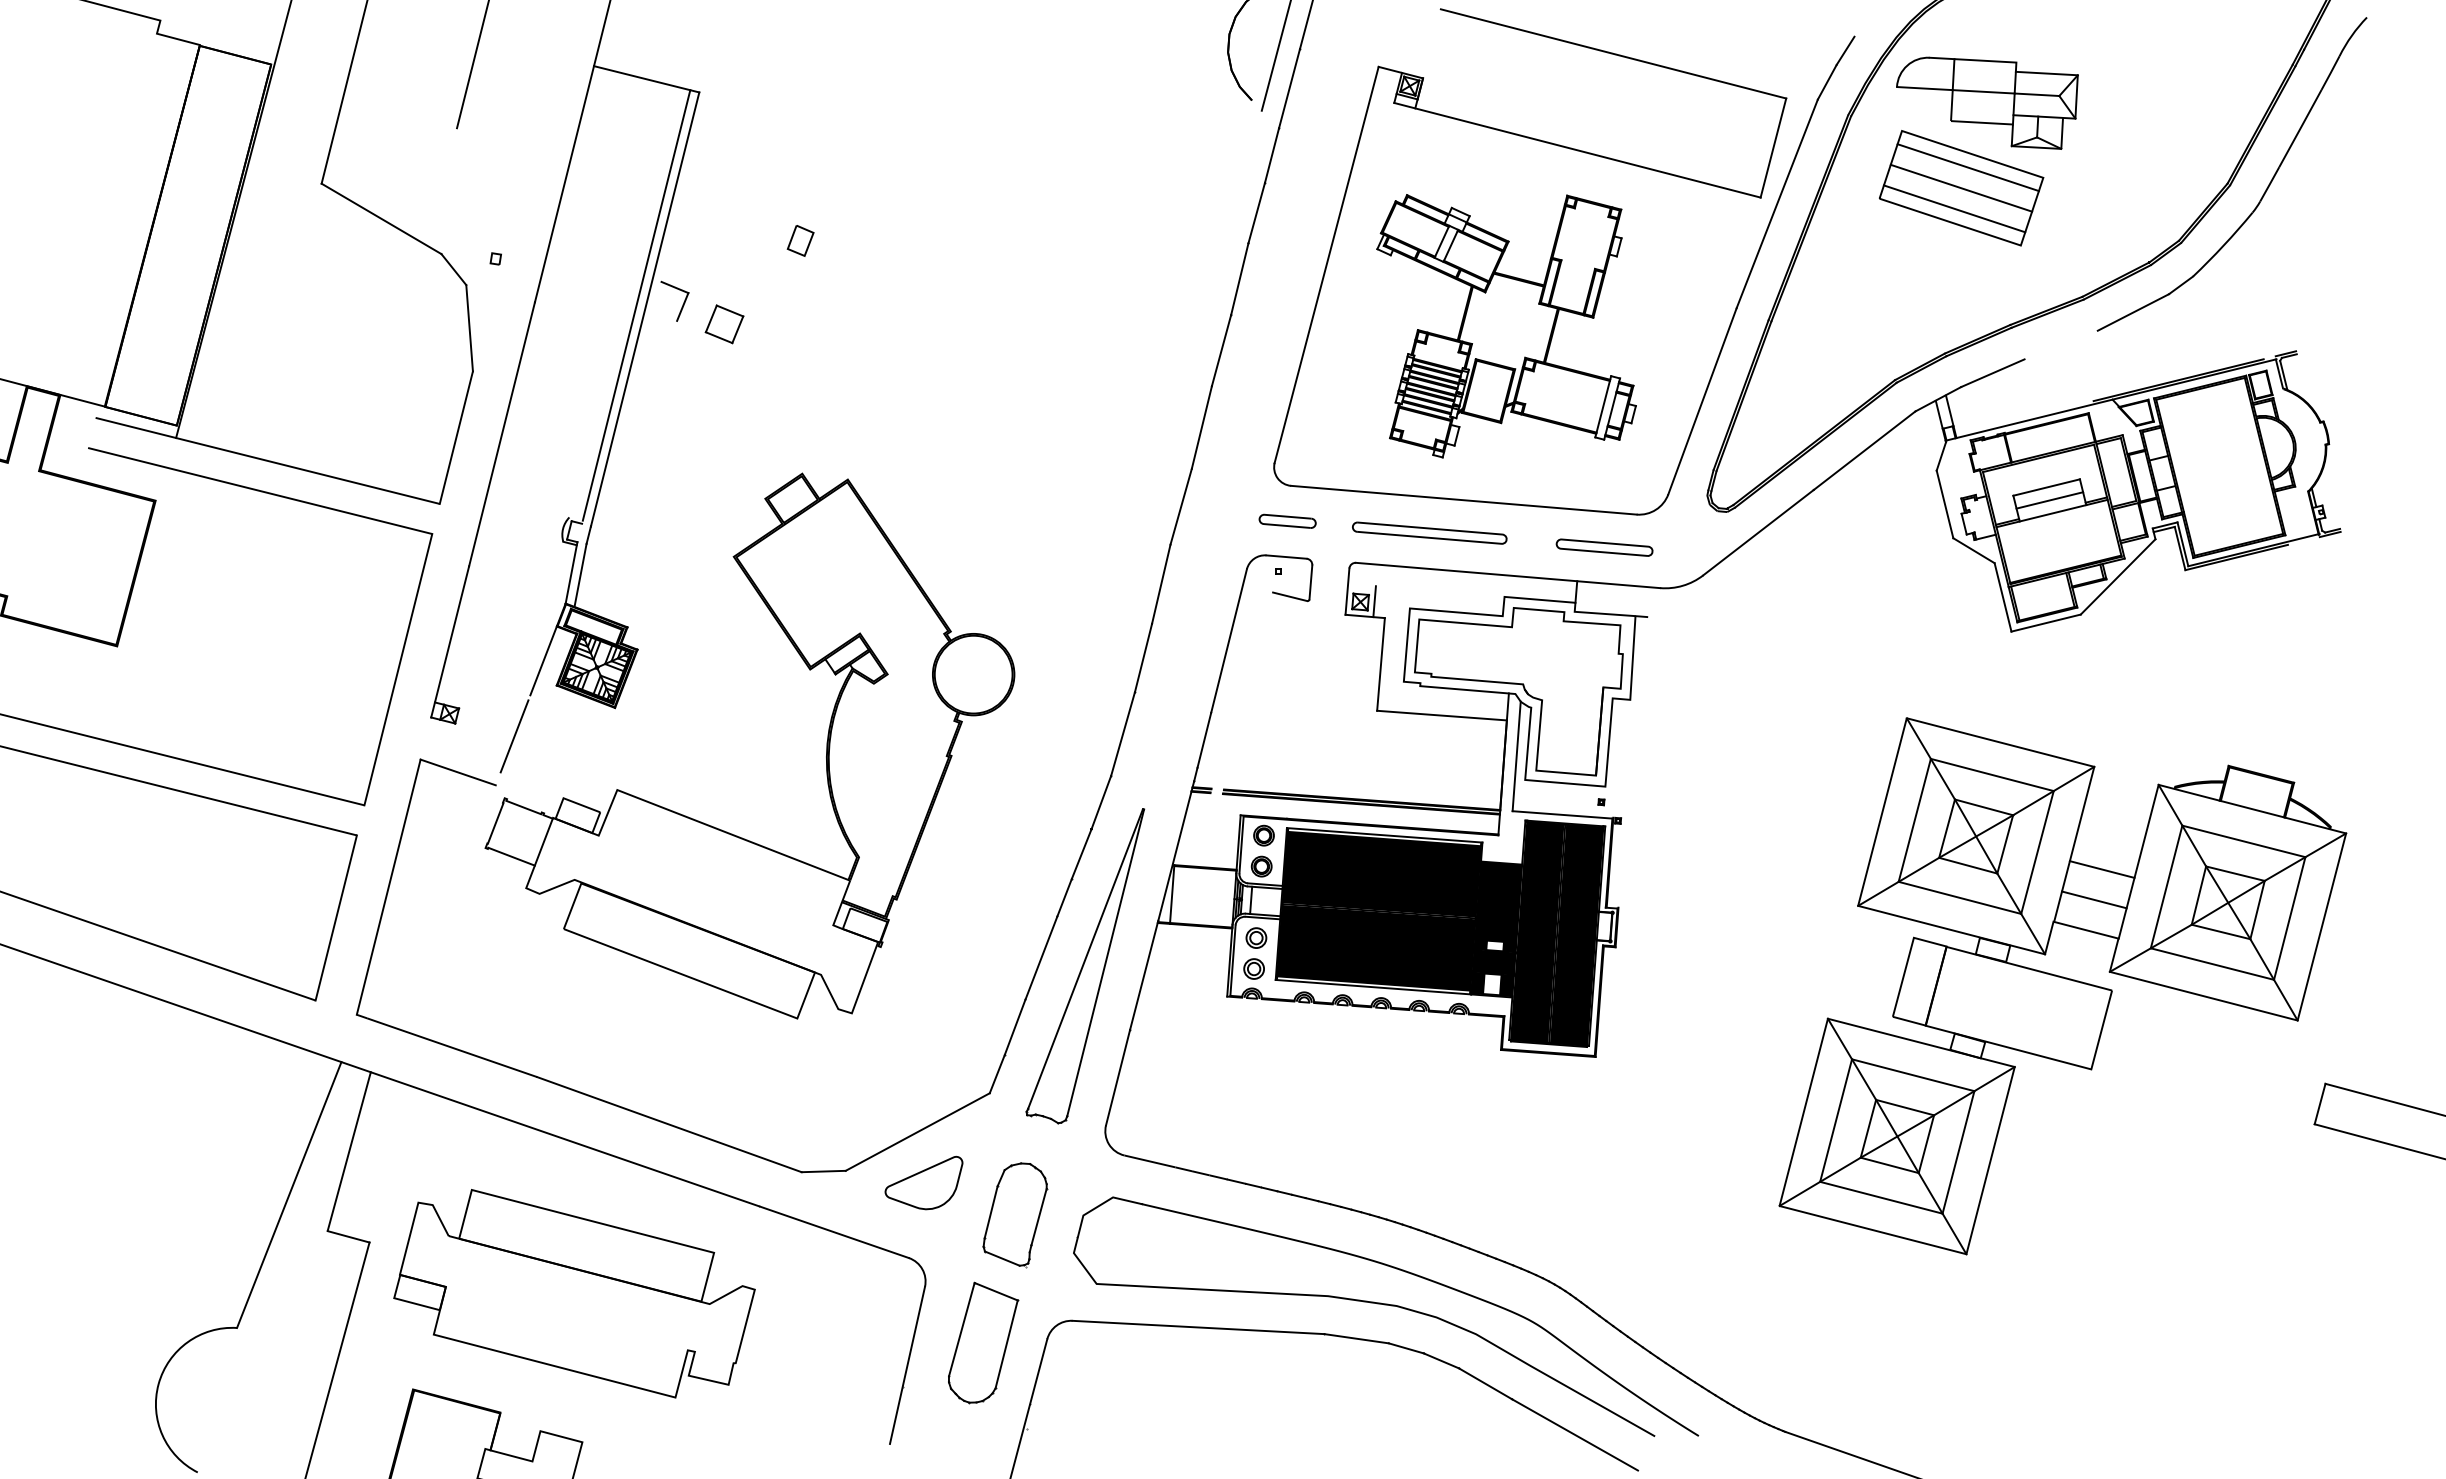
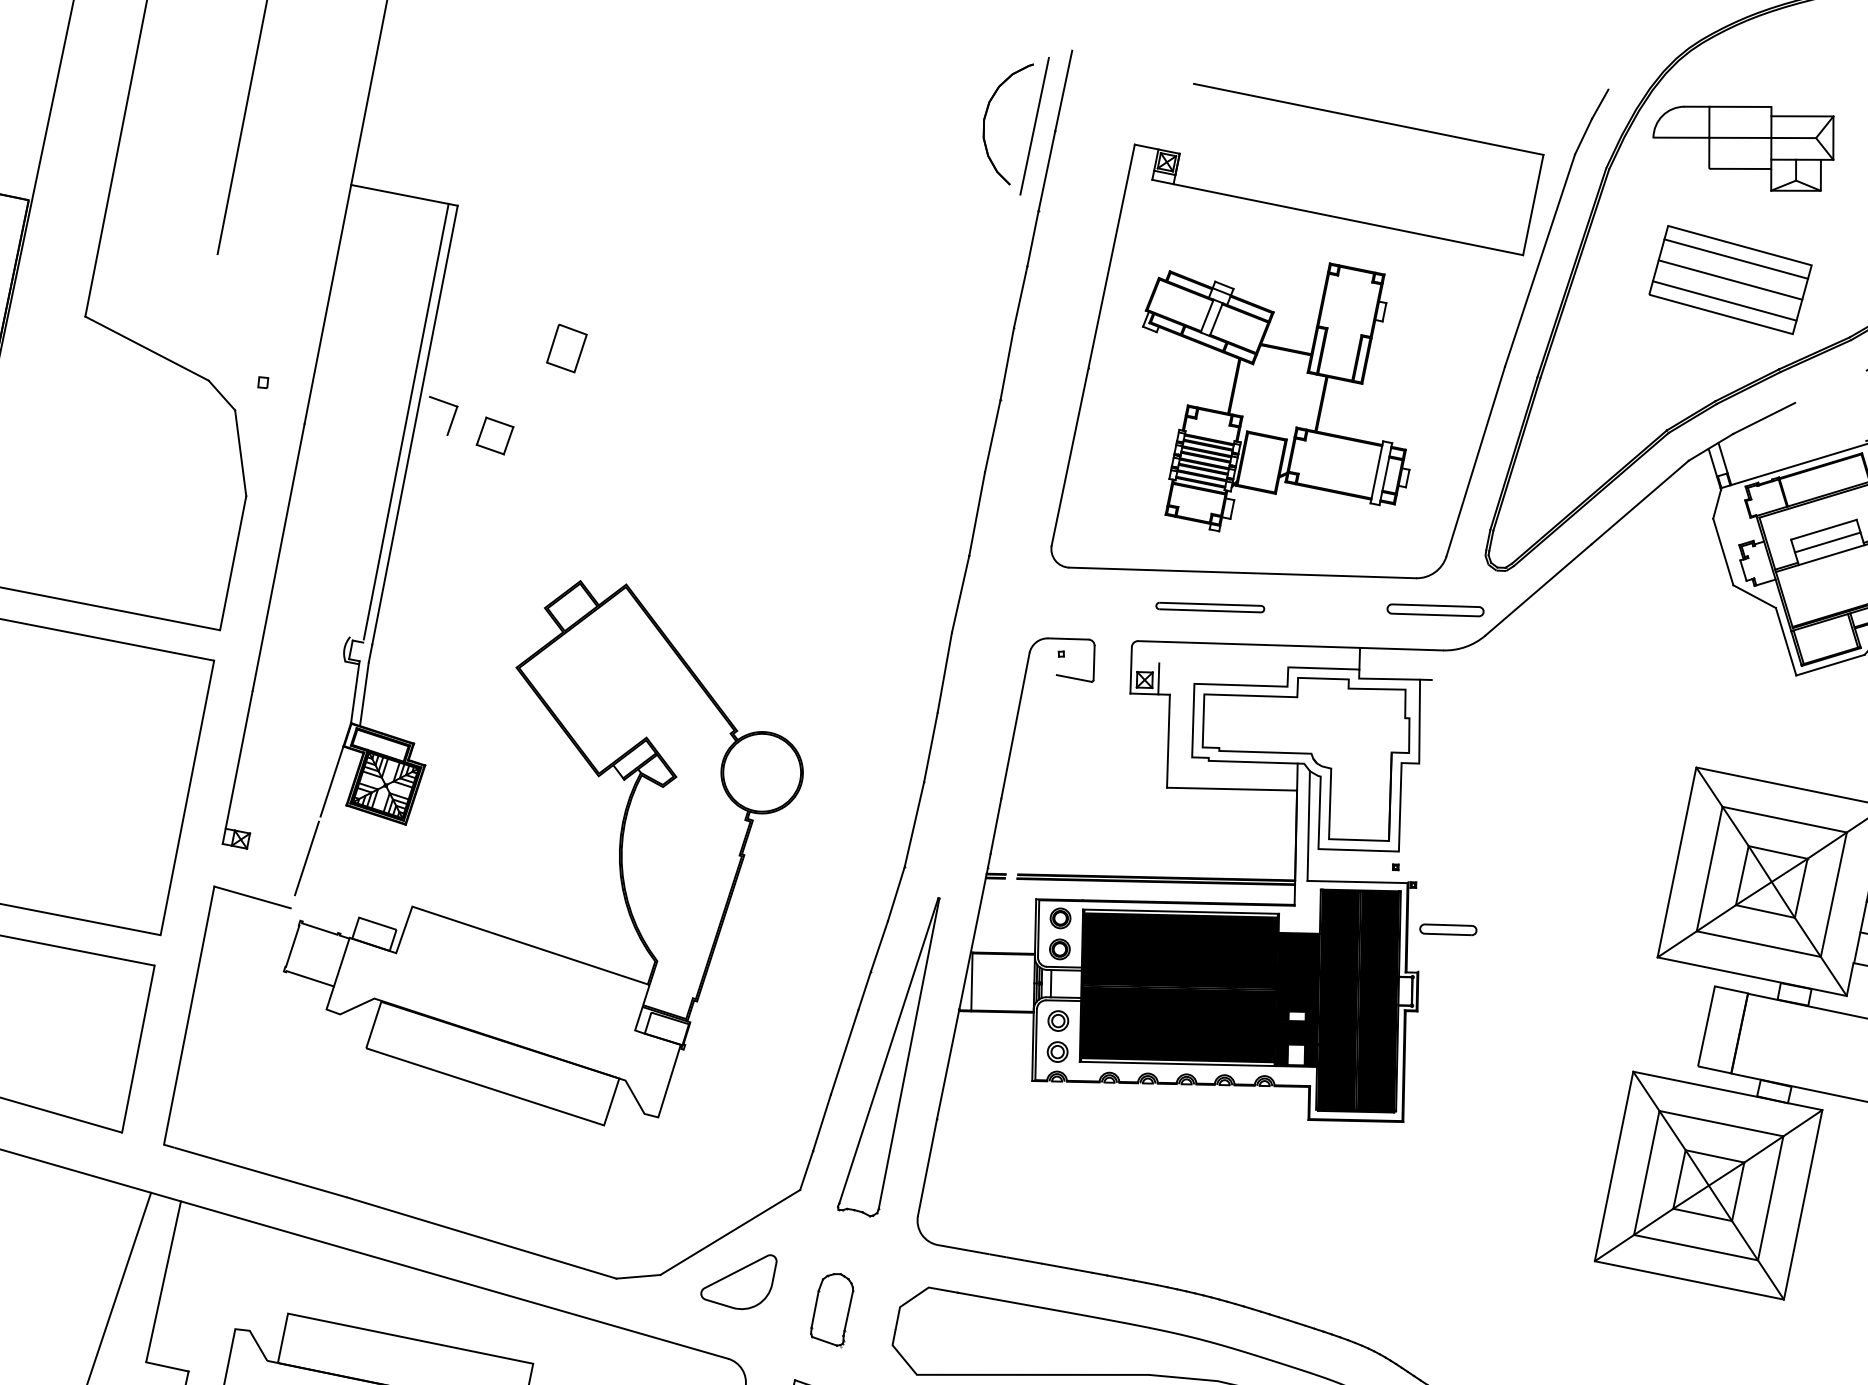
part: (1961, 188) -> (1730, 280), moved
part: (800, 240) -> (566, 348), size x1.6
part: (1287, 520) -> (1448, 928), moved
part: (1429, 532) -> (1209, 606), size x0.7
part: (1604, 547) -> (1435, 610), moved
part: (1015, 1215) -> (832, 1310), size x0.7

